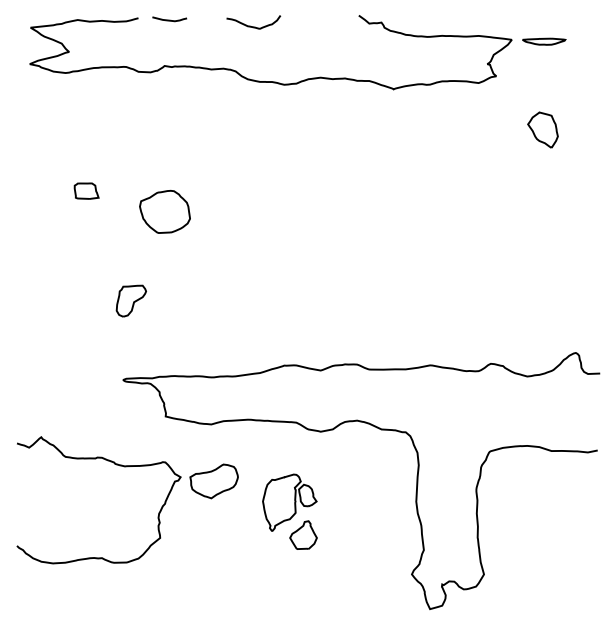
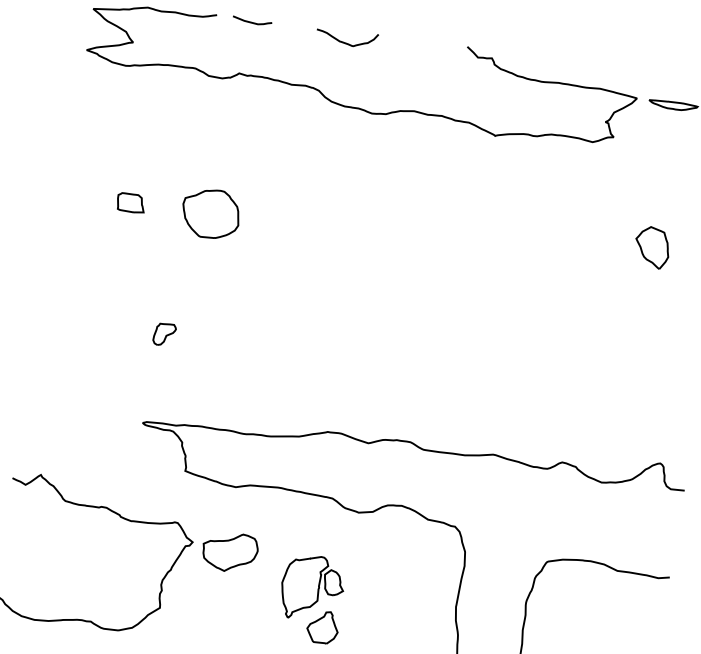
part: (542, 129) -> (651, 246), moved
part: (164, 211) -> (210, 213), moved
part: (131, 300) -> (164, 334), size x0.62

